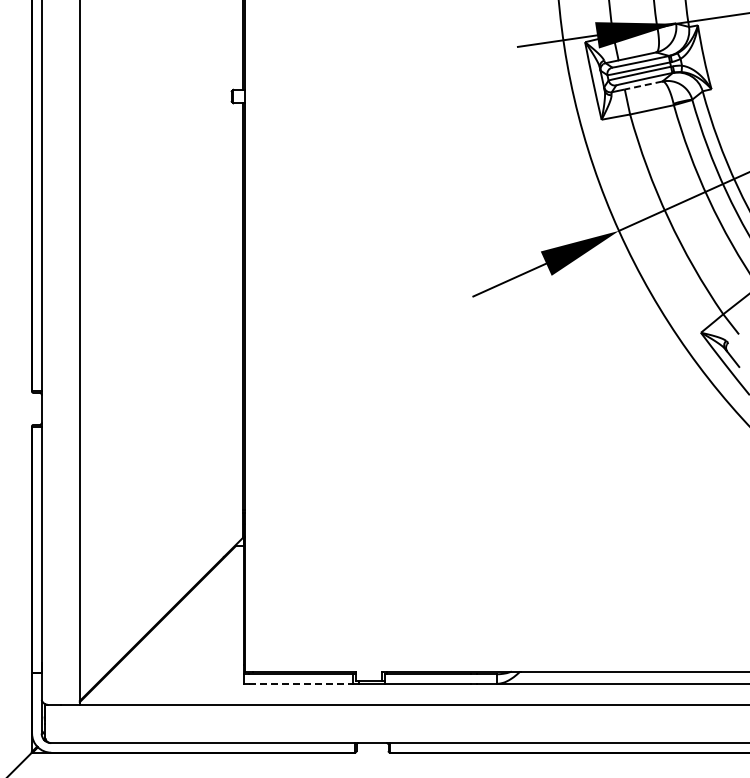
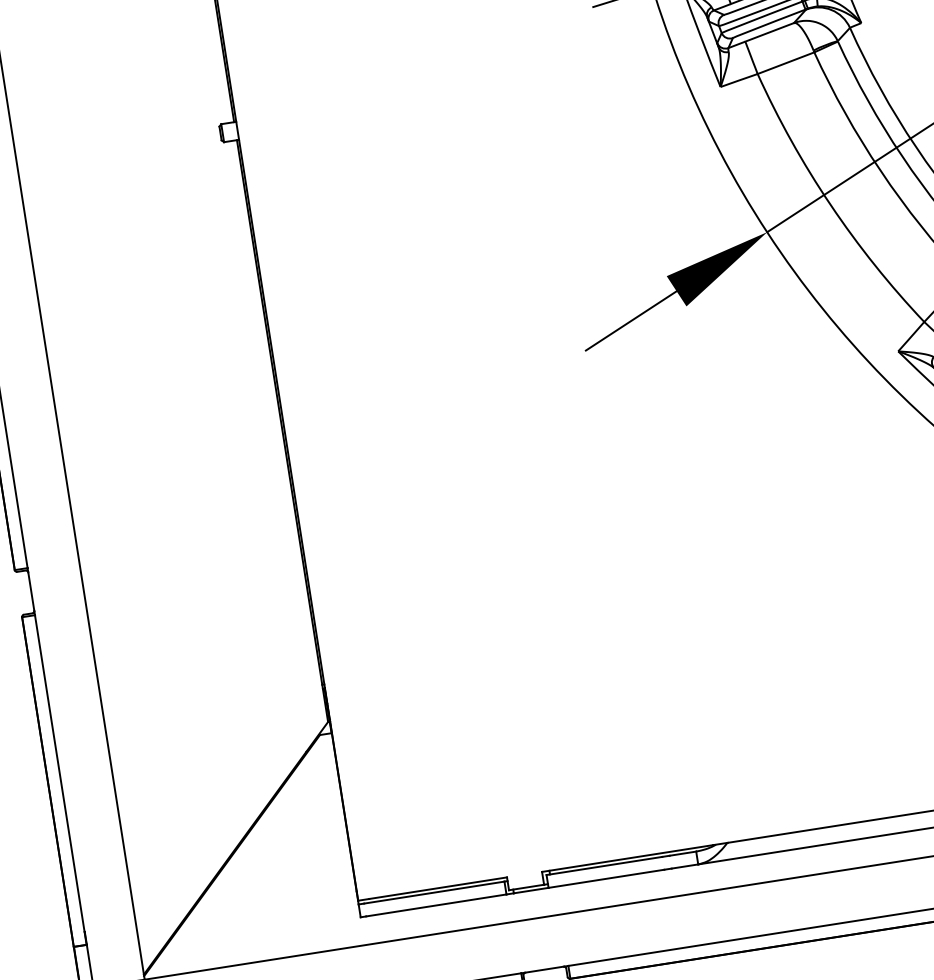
line: (643, 85) -> (769, 32), dashed -> solid
line: (301, 683) -> (436, 904), dashed -> solid

